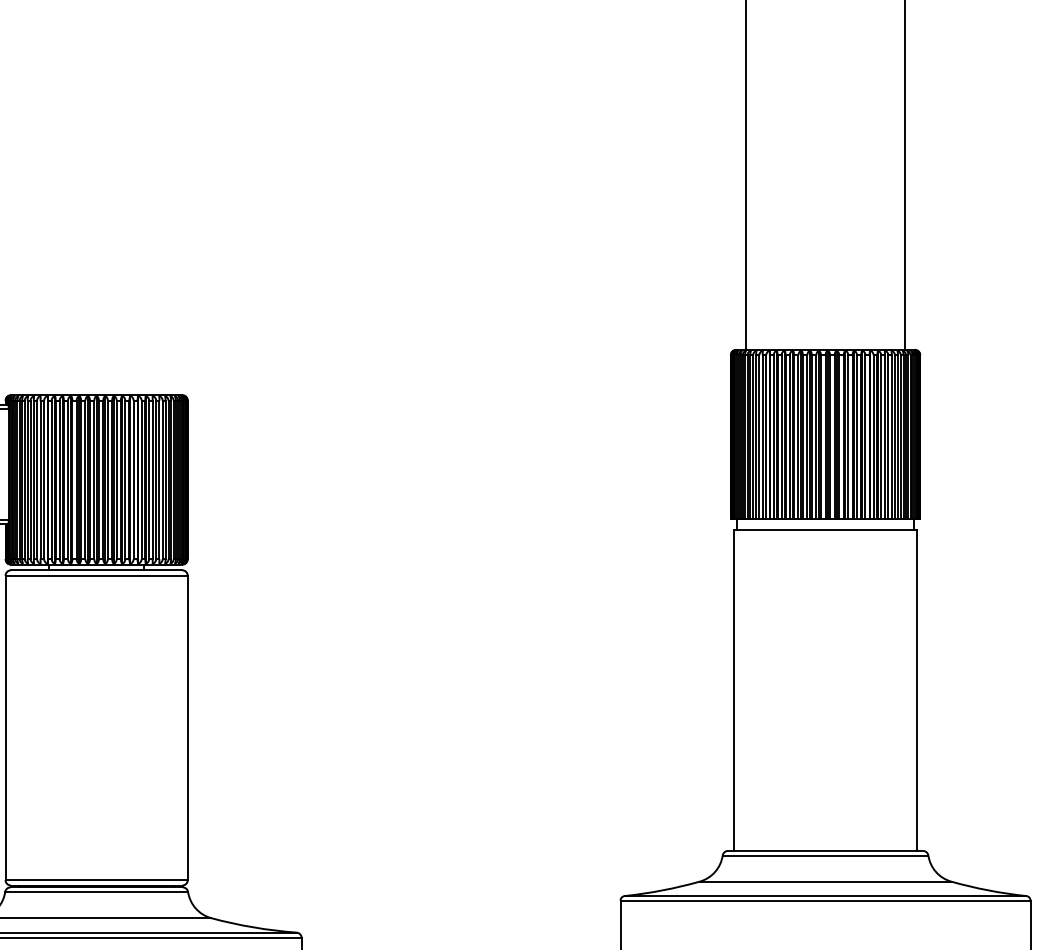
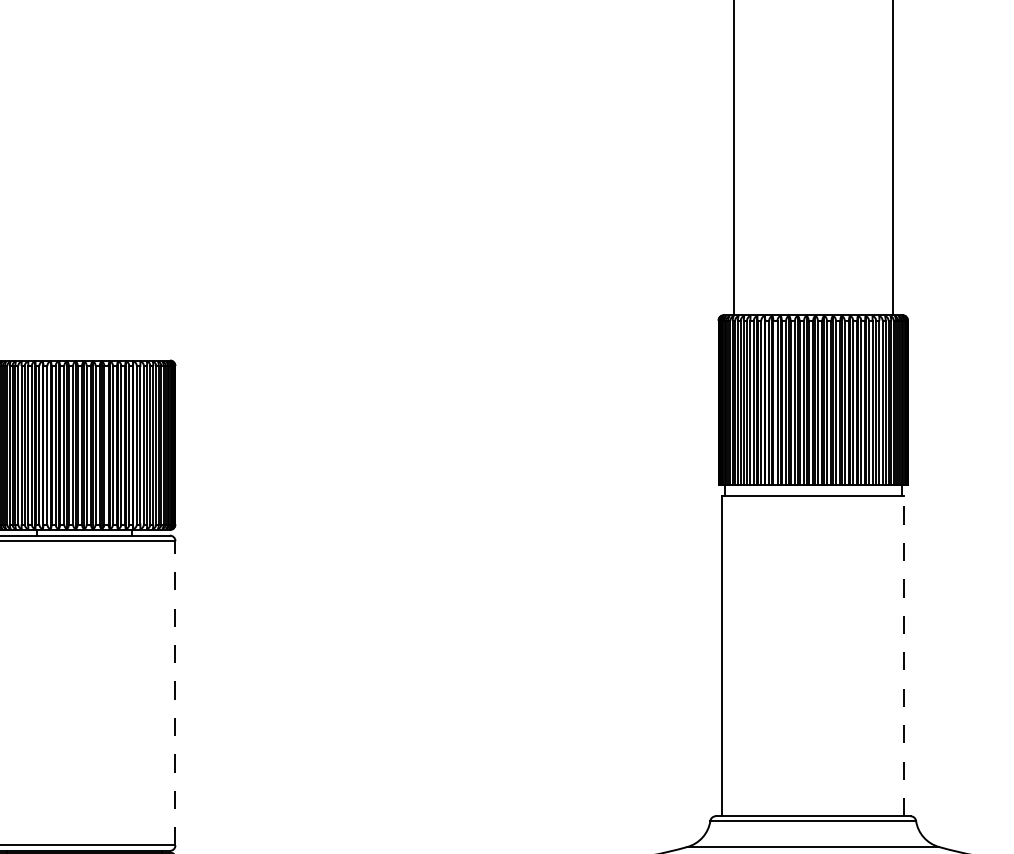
line: (916, 690) -> (904, 655), solid -> dashed
line: (187, 727) -> (175, 692), solid -> dashed

